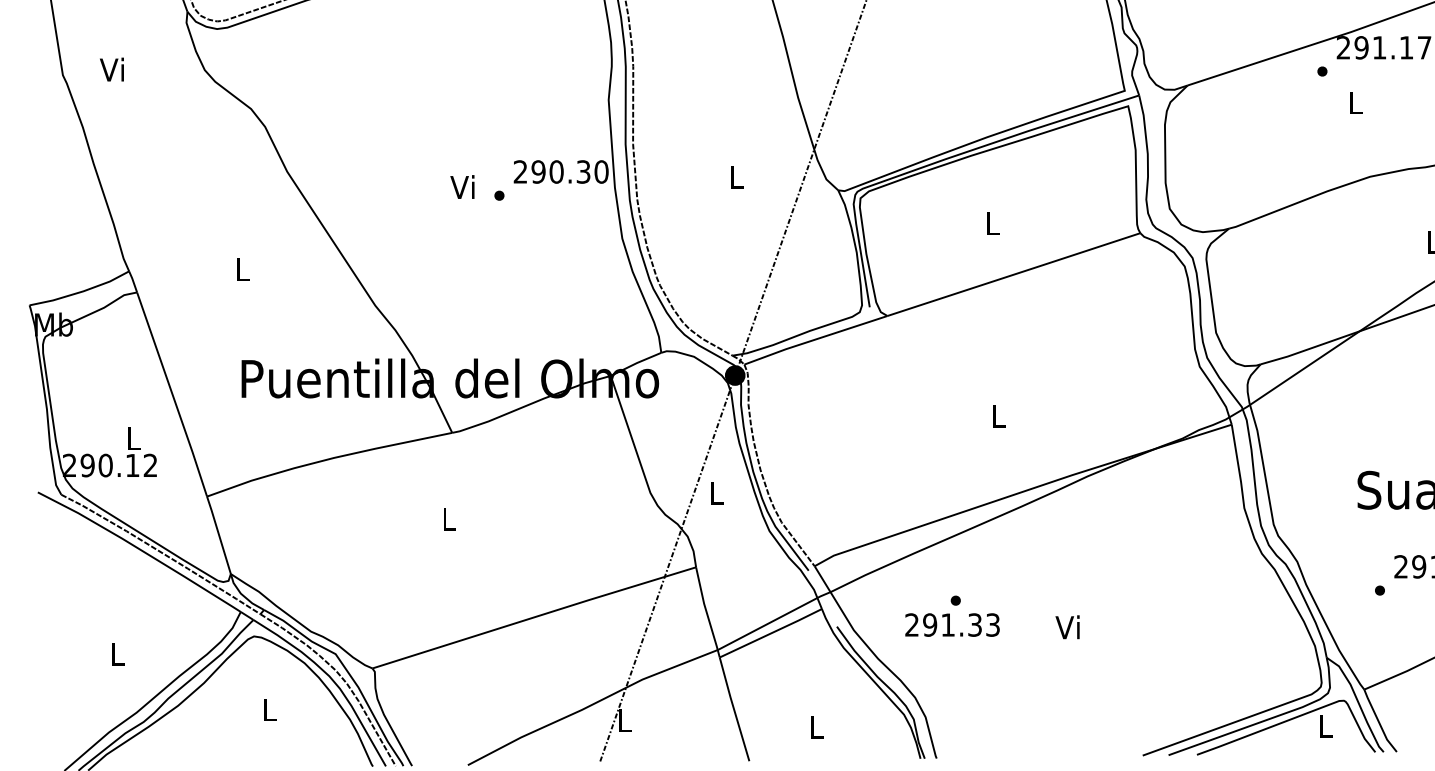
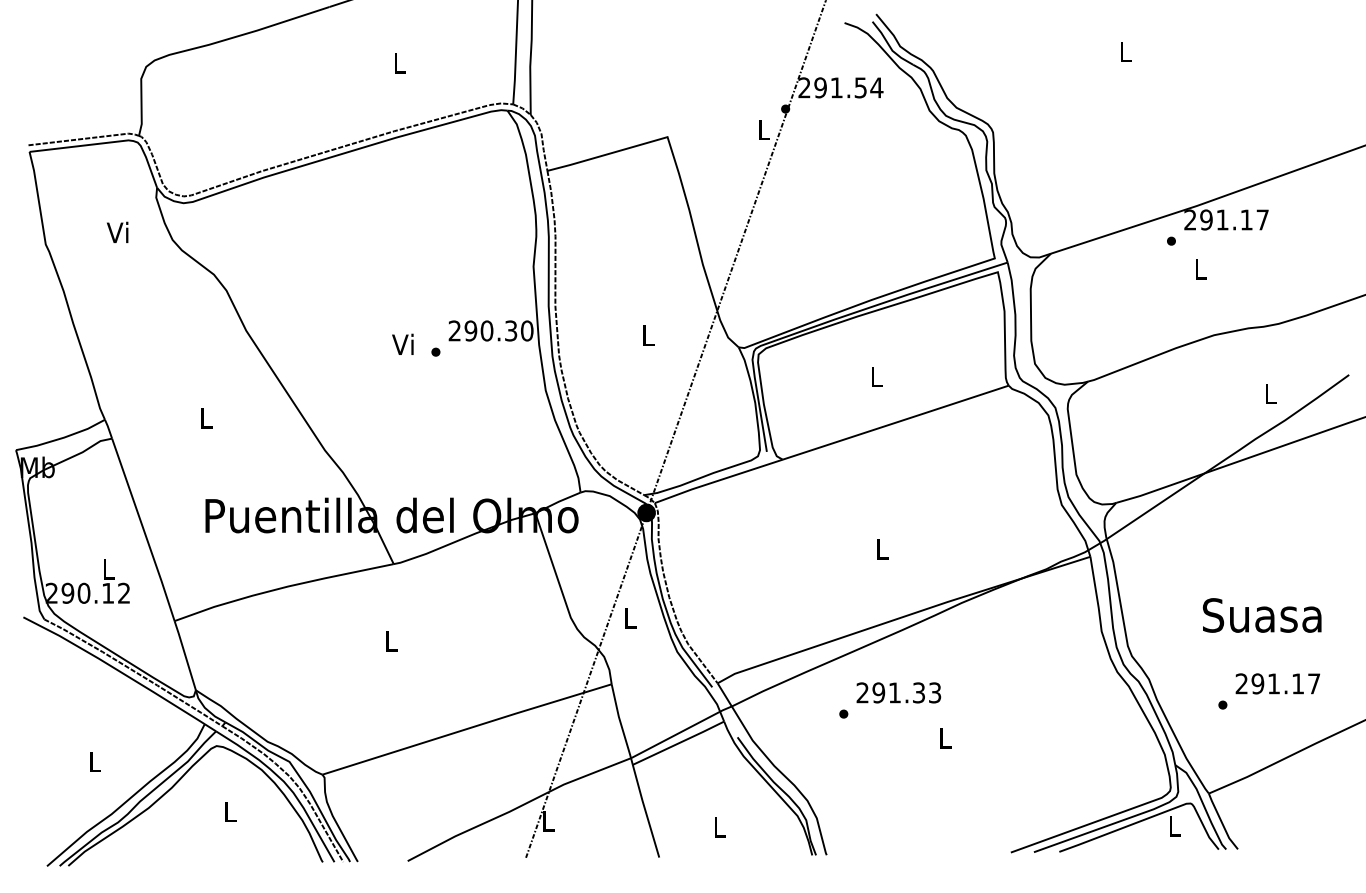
text: (111, 68) -> (117, 231), moved
text: (952, 624) -> (898, 692), moved
text: (1067, 626) -> (943, 737), Vi -> L

